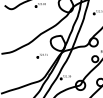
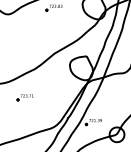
part: (41, 56) -> (23, 98), moved

